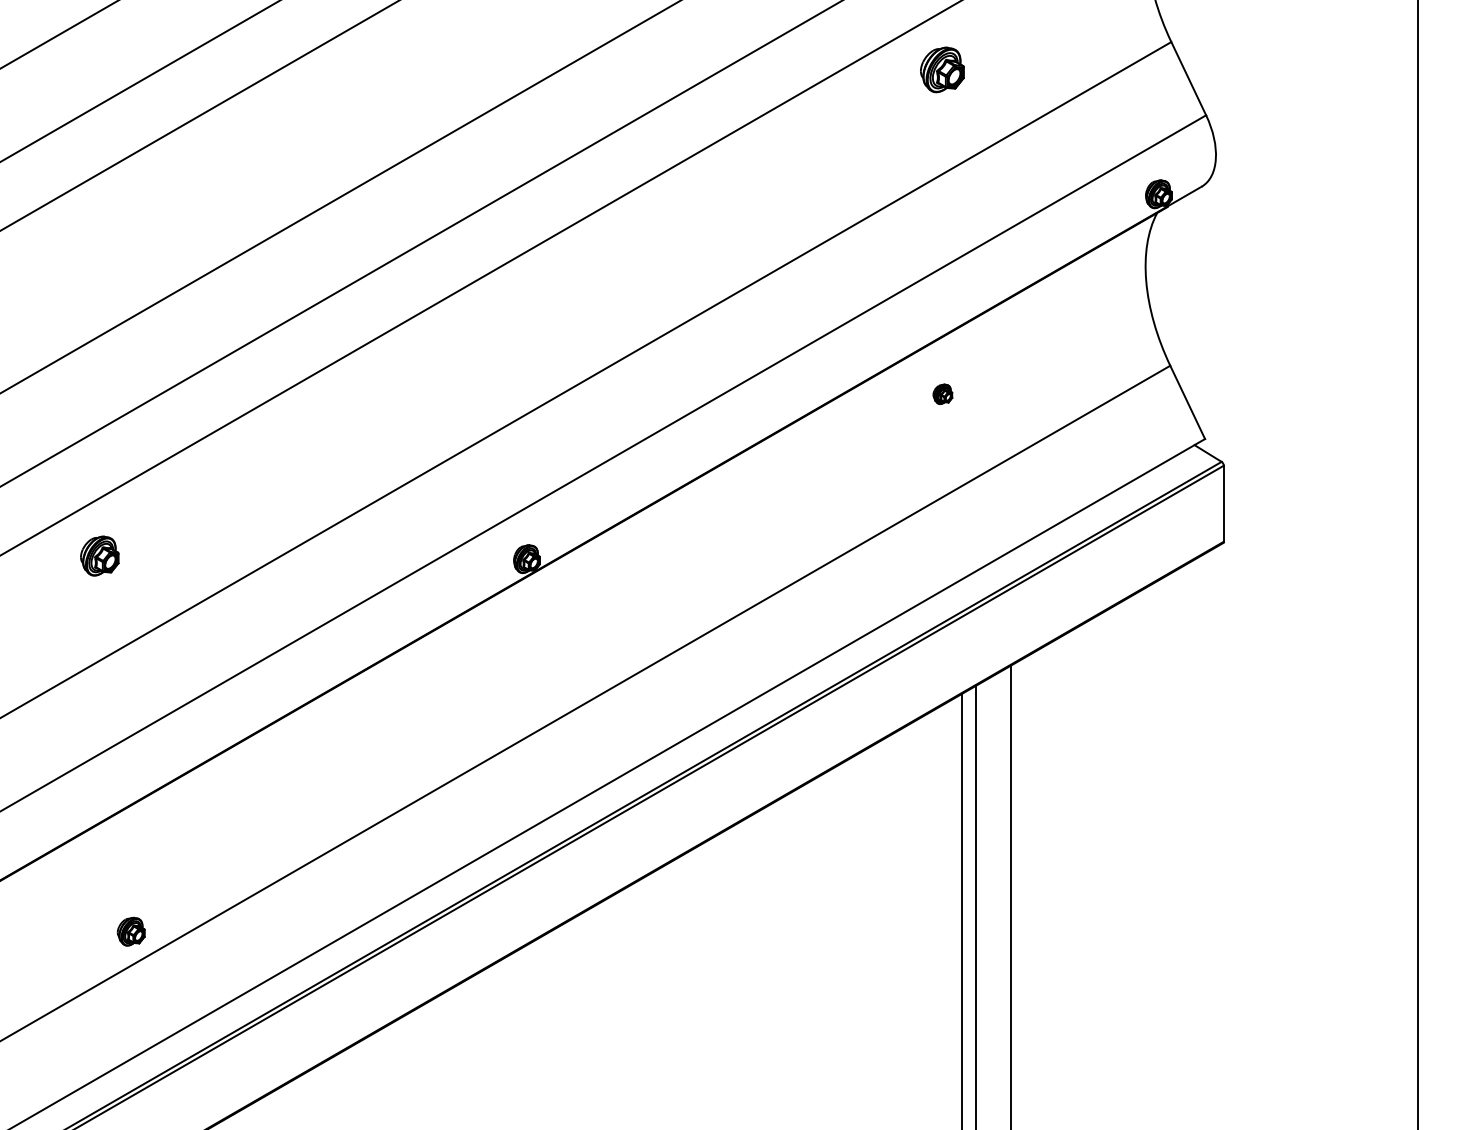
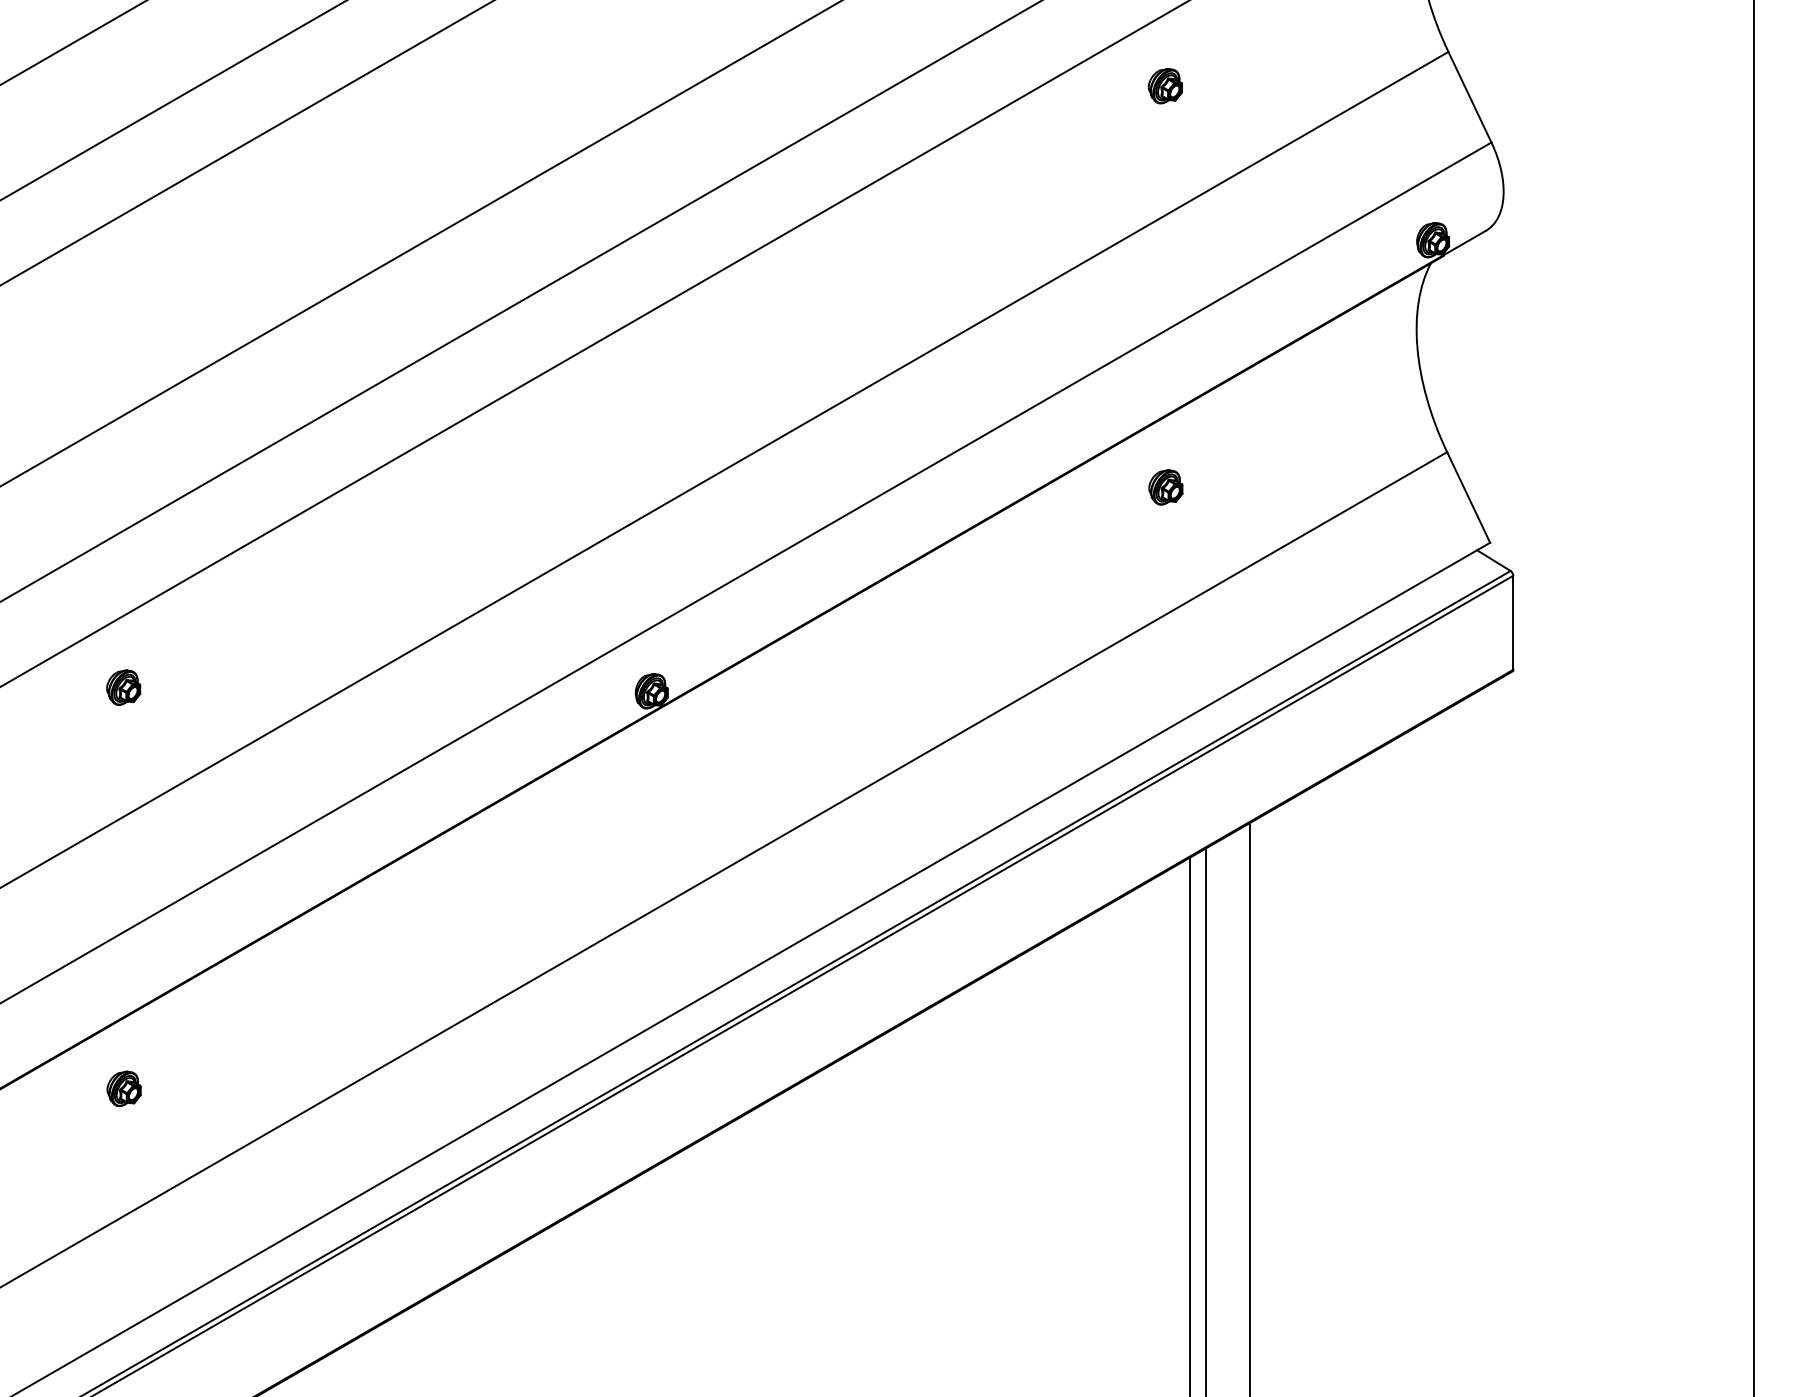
part: (942, 69) -> (1165, 85), size x0.62
part: (942, 394) -> (1165, 487), size x1.43
part: (99, 556) -> (123, 687), size x0.71
part: (130, 931) -> (123, 1088), moved

